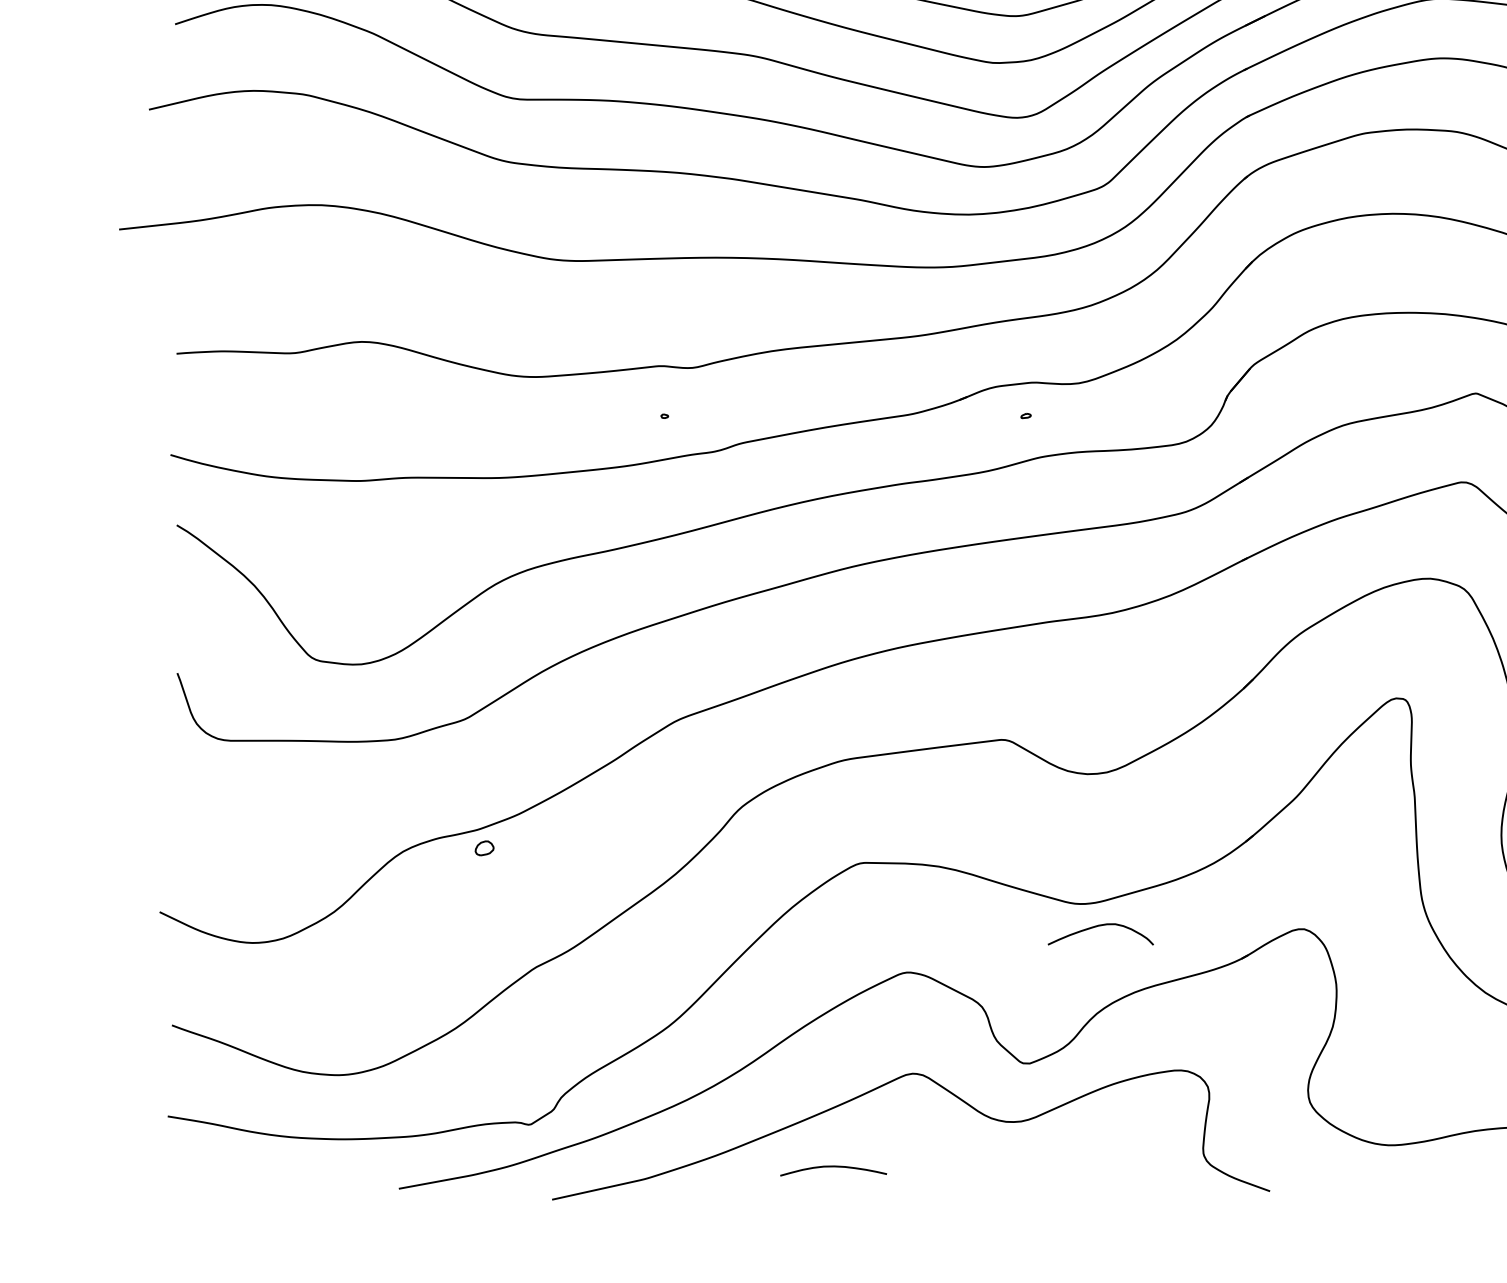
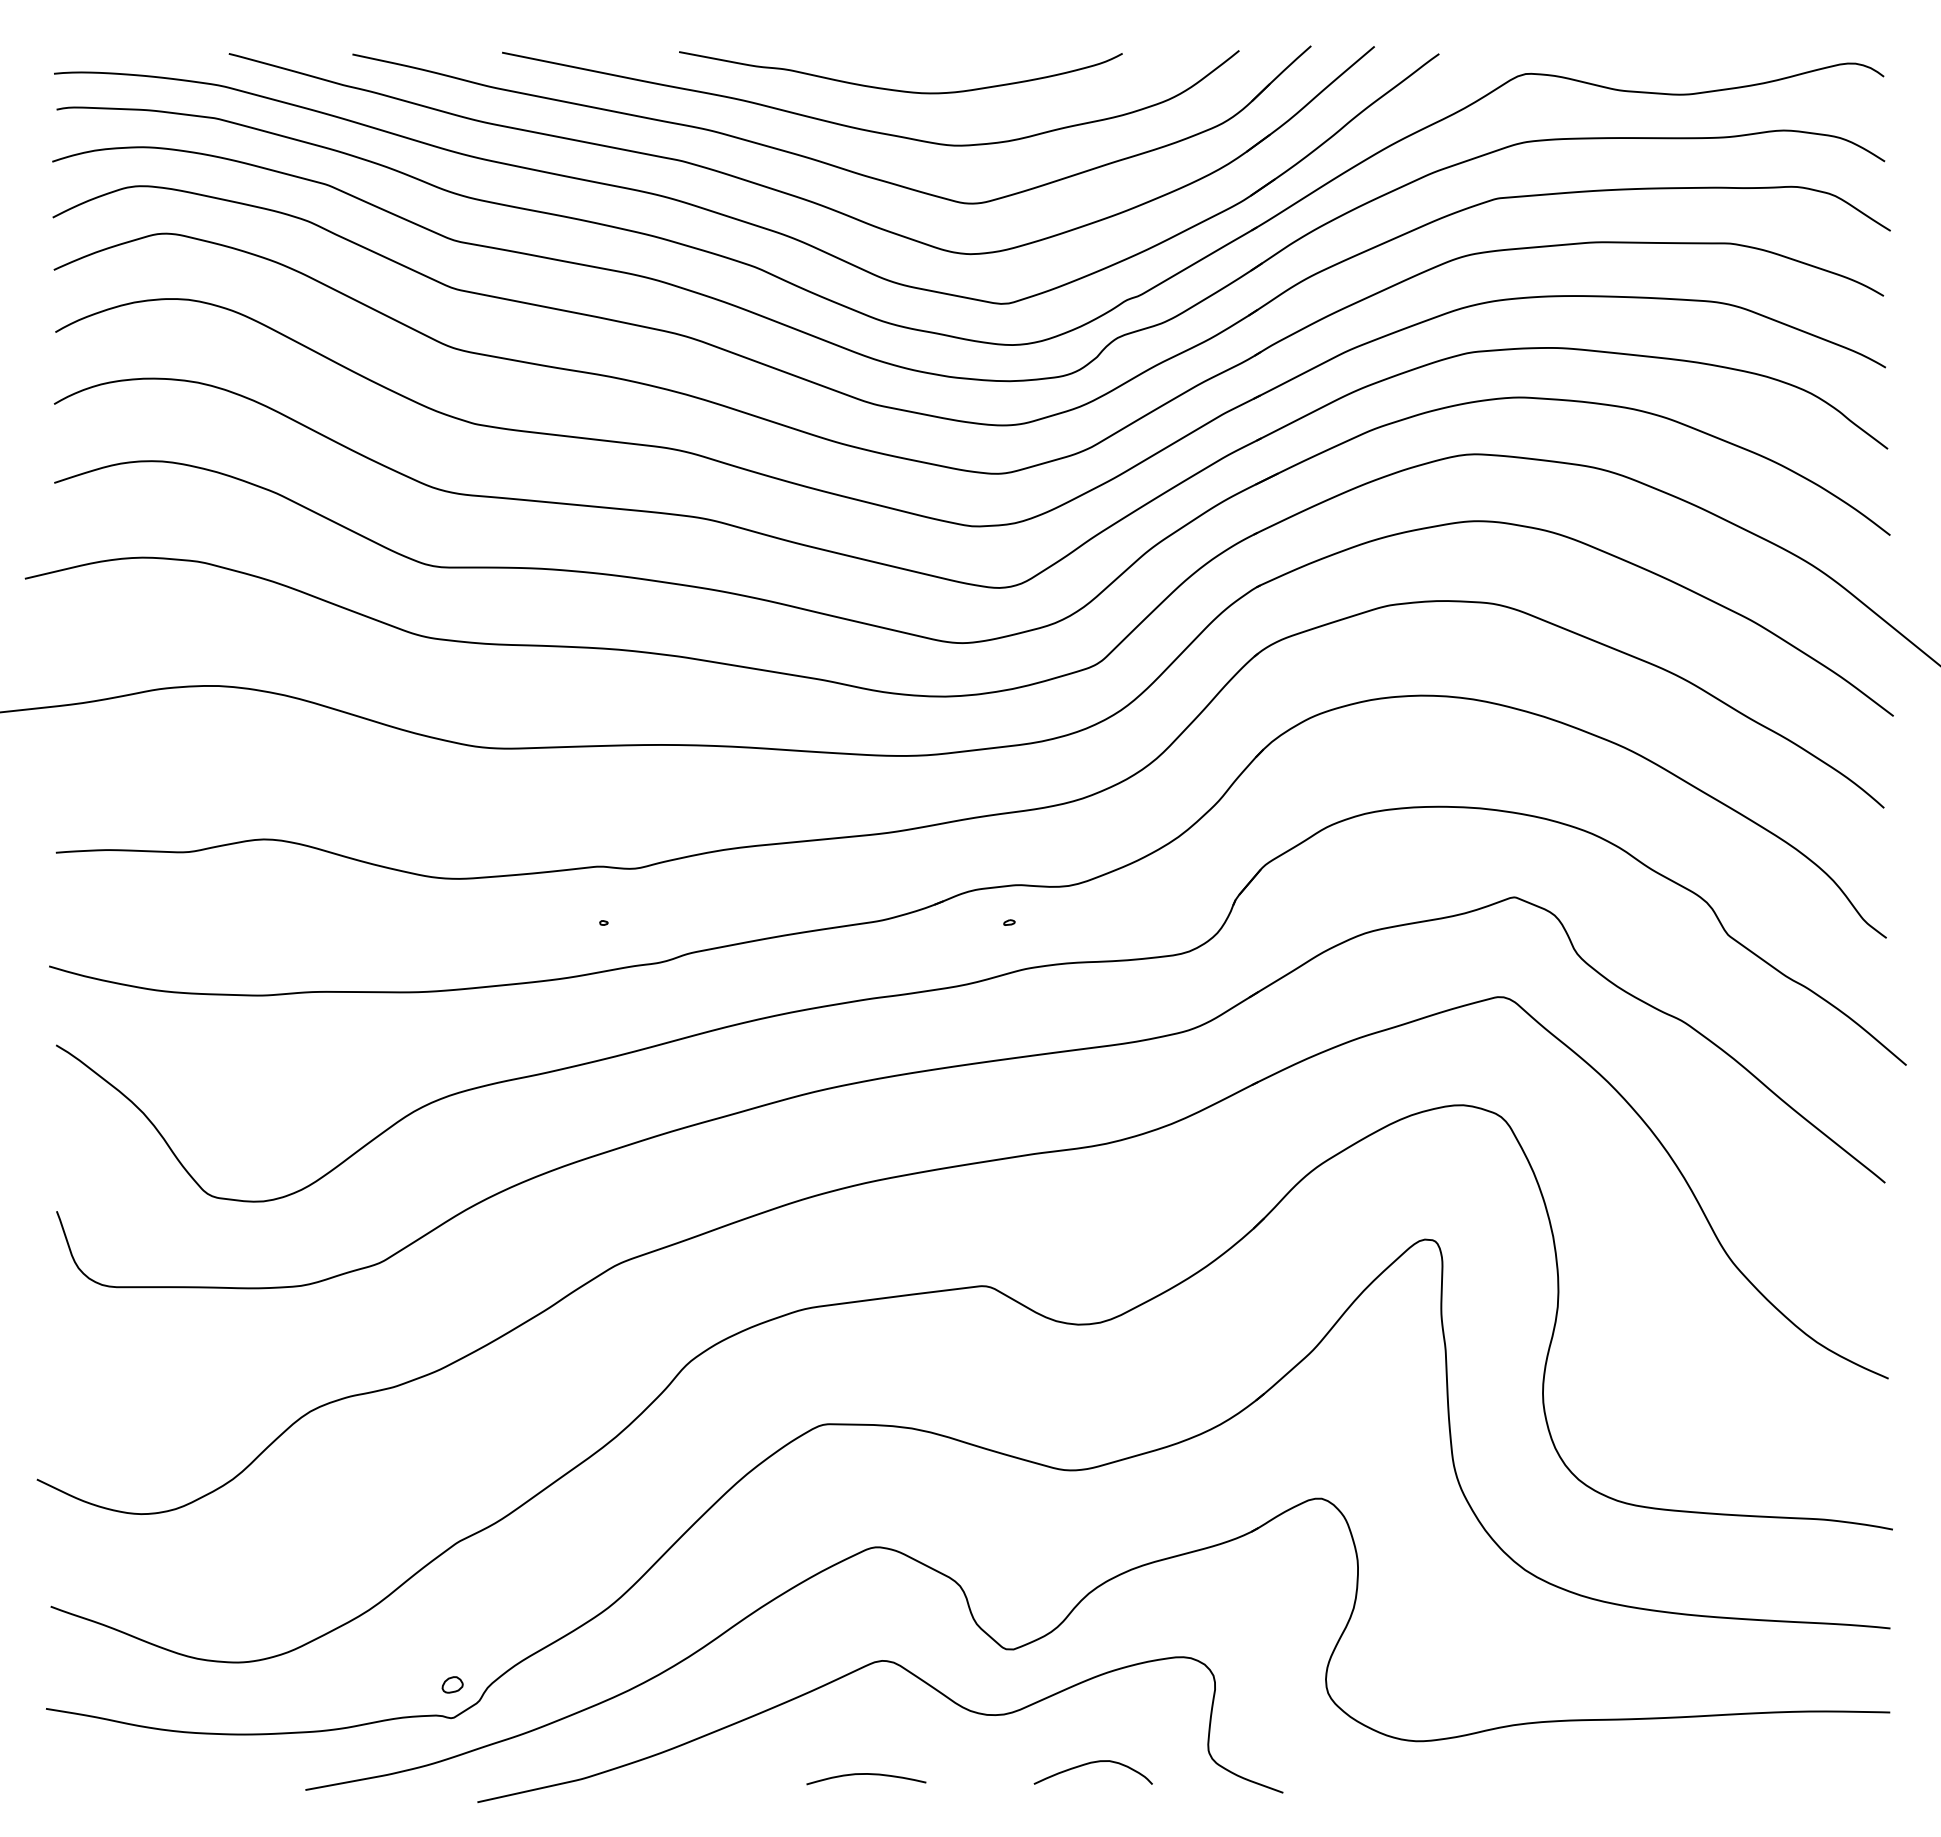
part: (484, 847) -> (452, 1684), moved
curve: (1097, 927) -> (1089, 1764), moved
curve: (833, 1166) -> (866, 1774), moved

